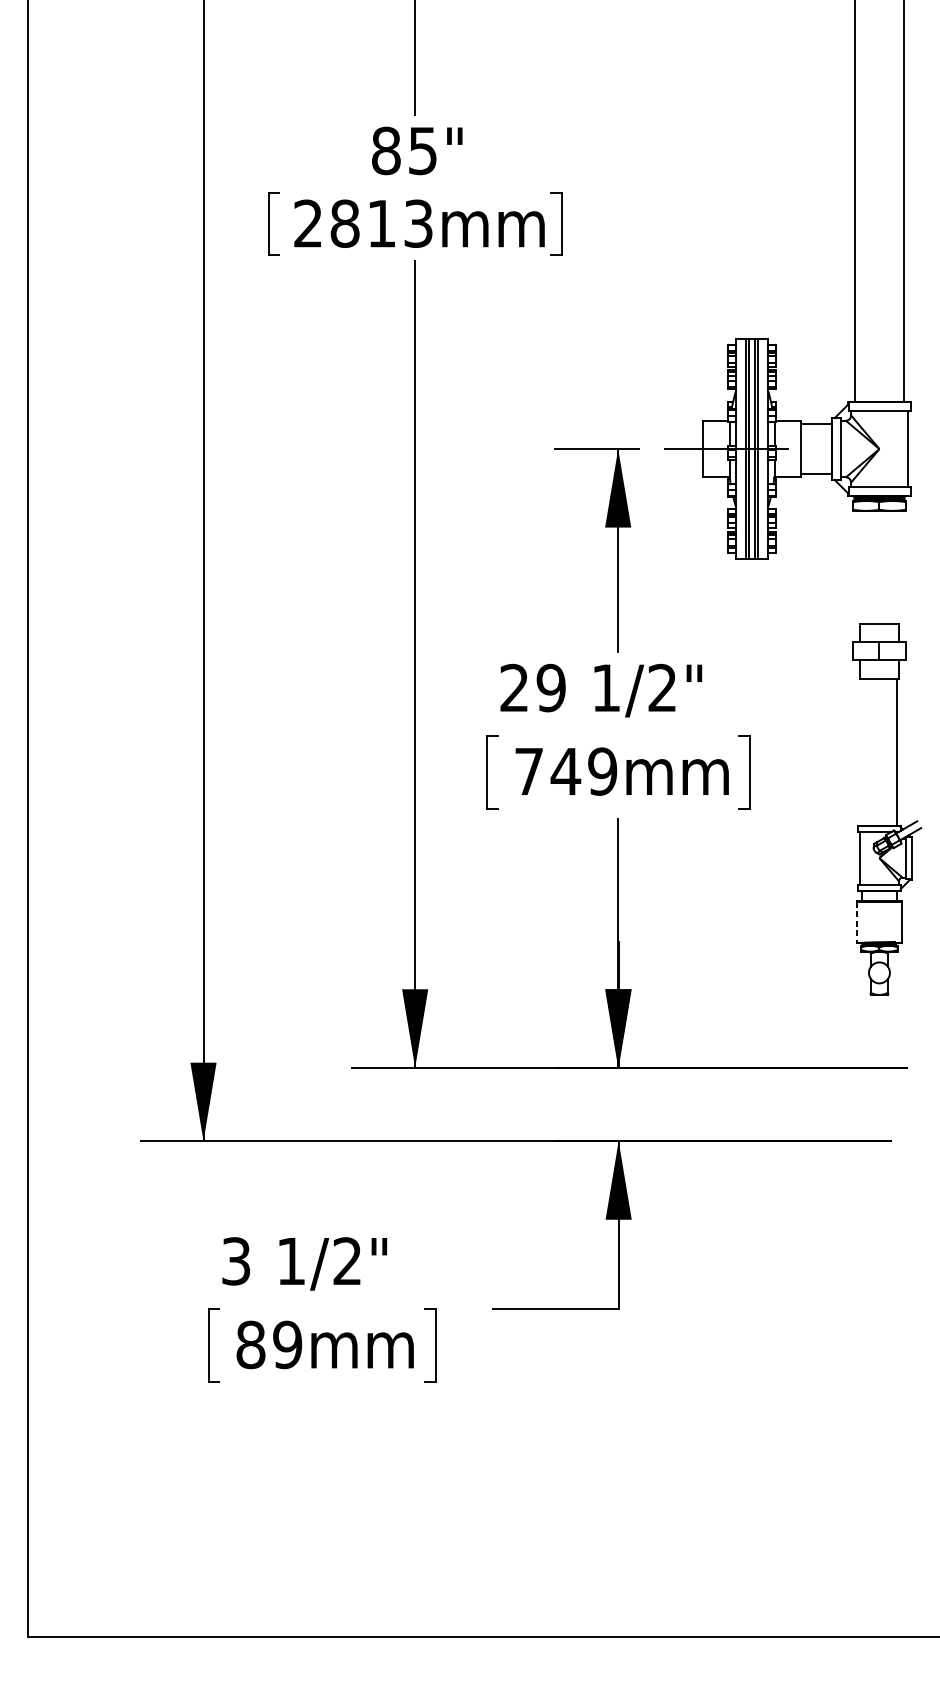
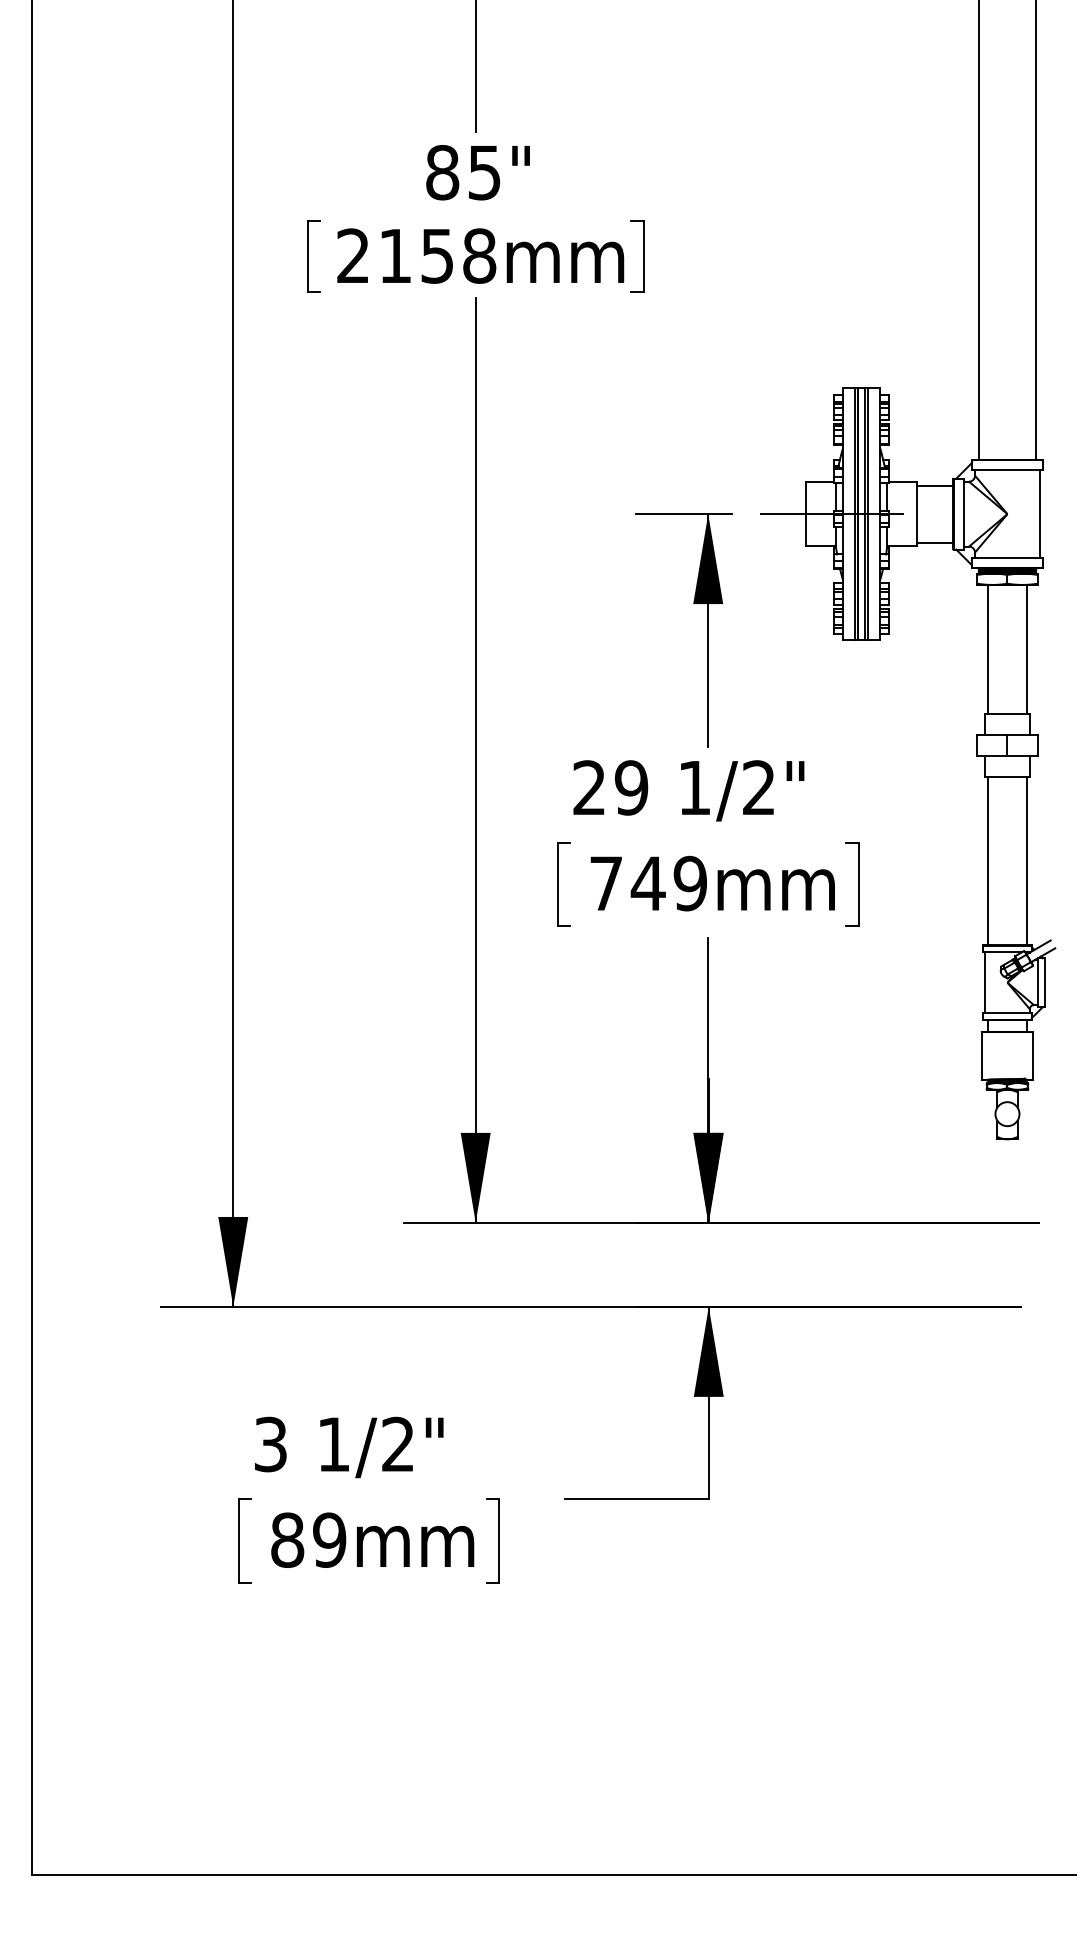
text: (381, 223) -> (437, 255), 2813mm -> 2158mm
line: (862, 567) -> (987, 649), added
line: (896, 567) -> (1027, 649), added
line: (862, 752) -> (987, 861), added
line: (856, 922) -> (981, 1056), dashed -> solid

